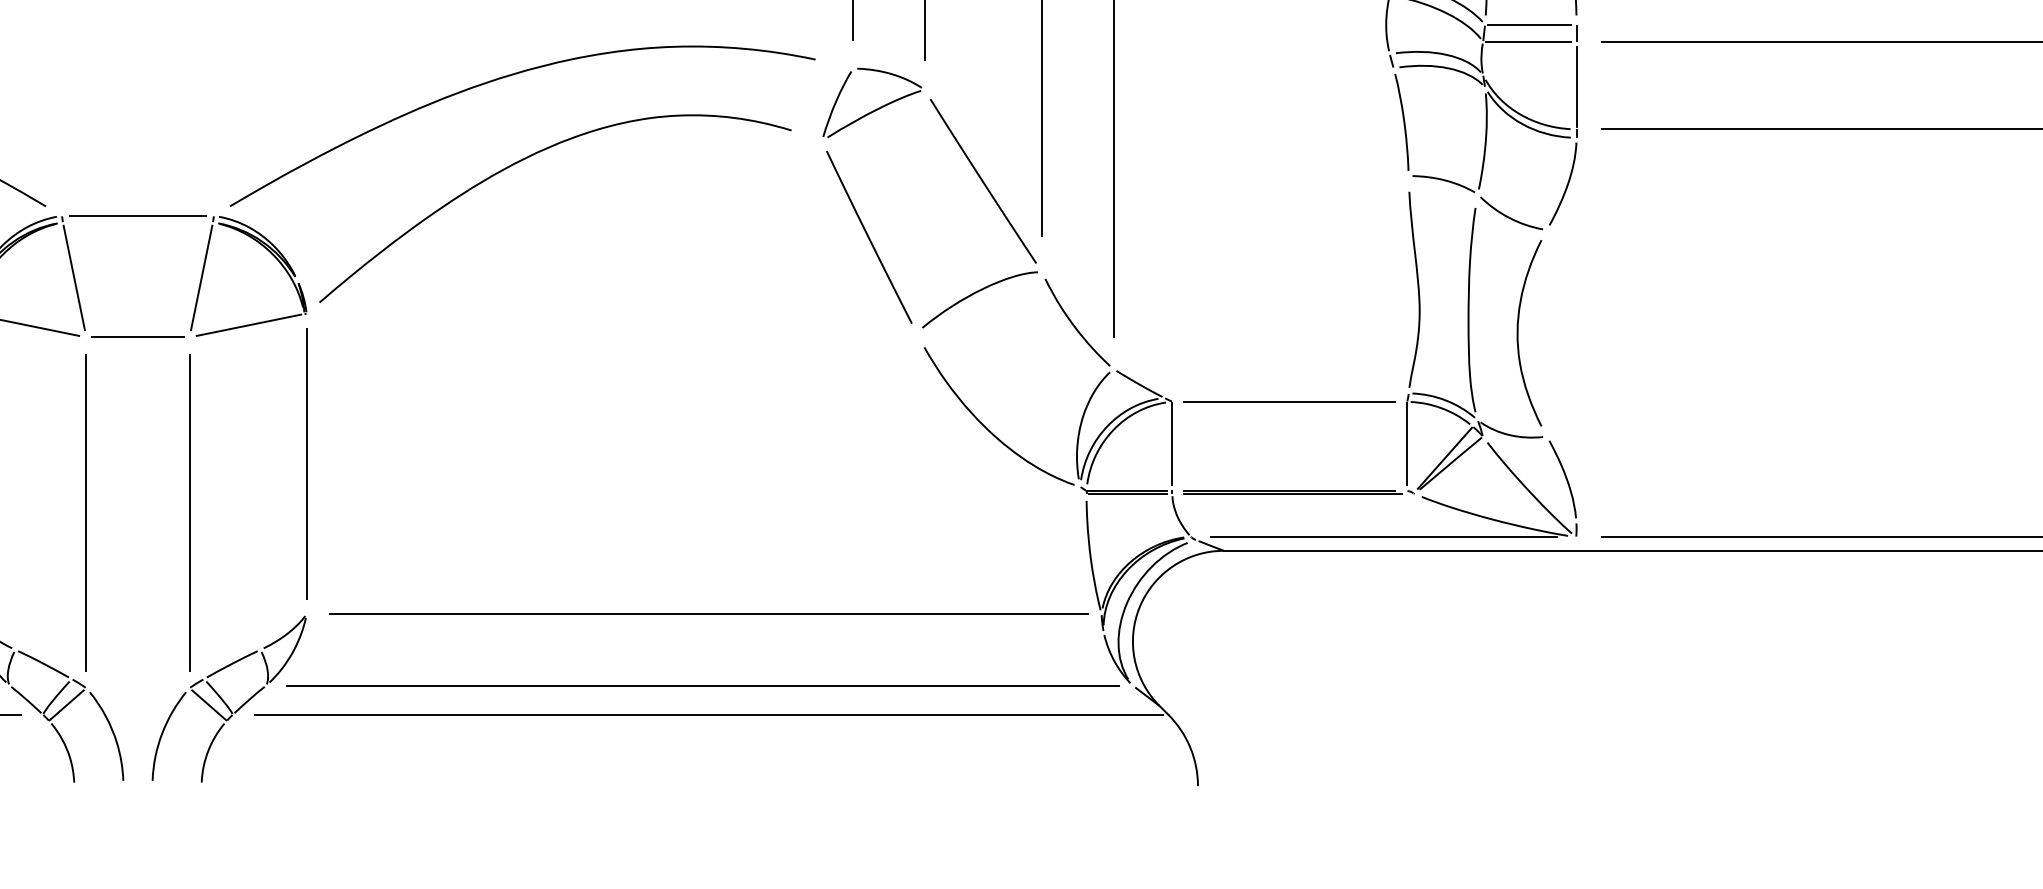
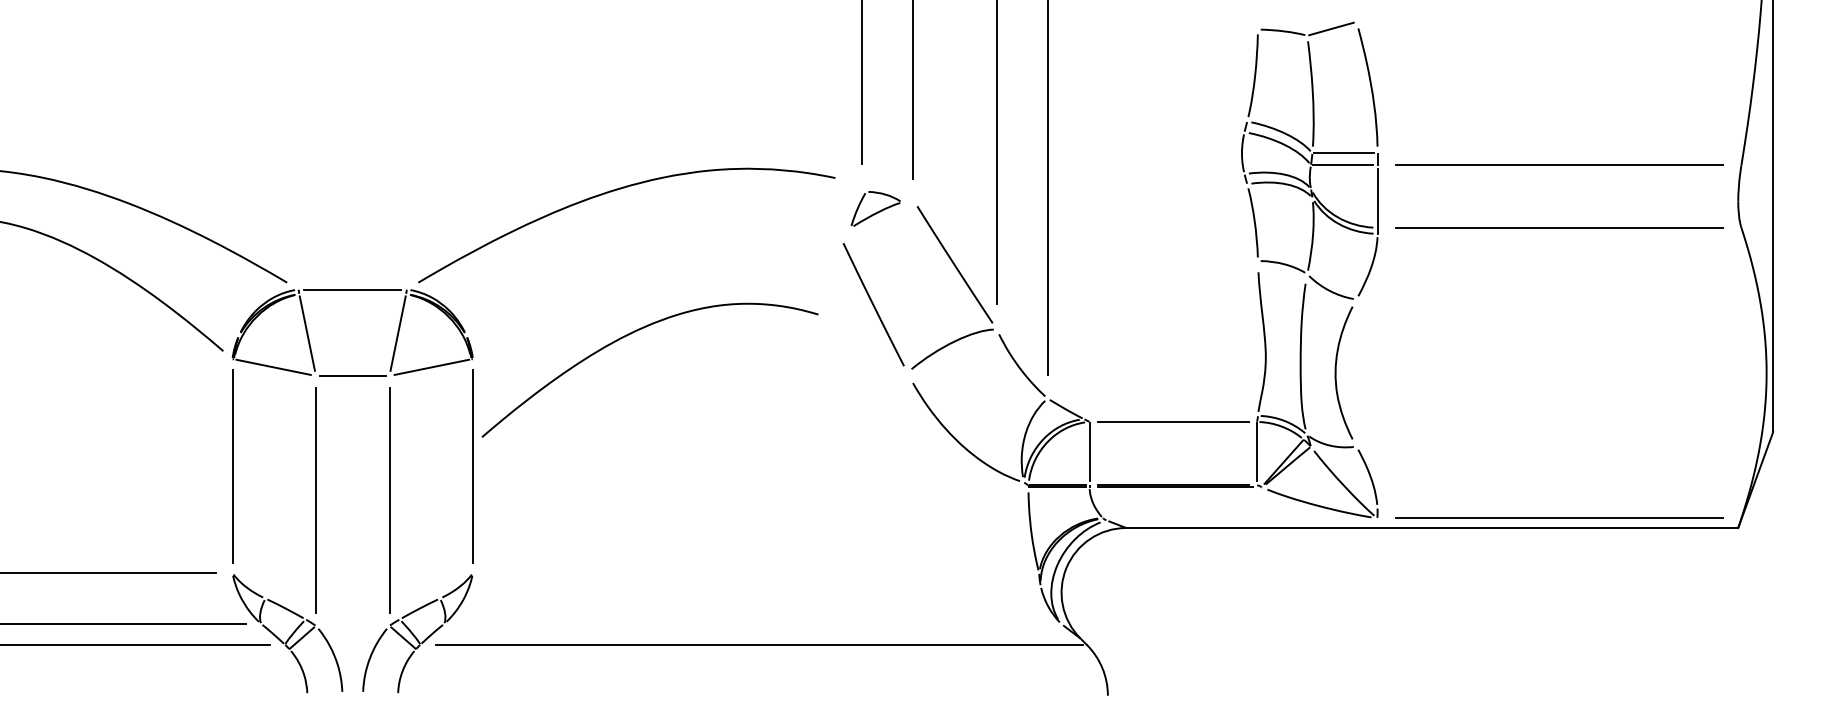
part: (871, 102) -> (875, 208), size x0.7
curve: (529, 158) -> (631, 334), moved
line: (1384, 537) -> (1240, 518), removed
line: (708, 614) -> (759, 573), removed
line: (703, 686) -> (755, 624), removed

